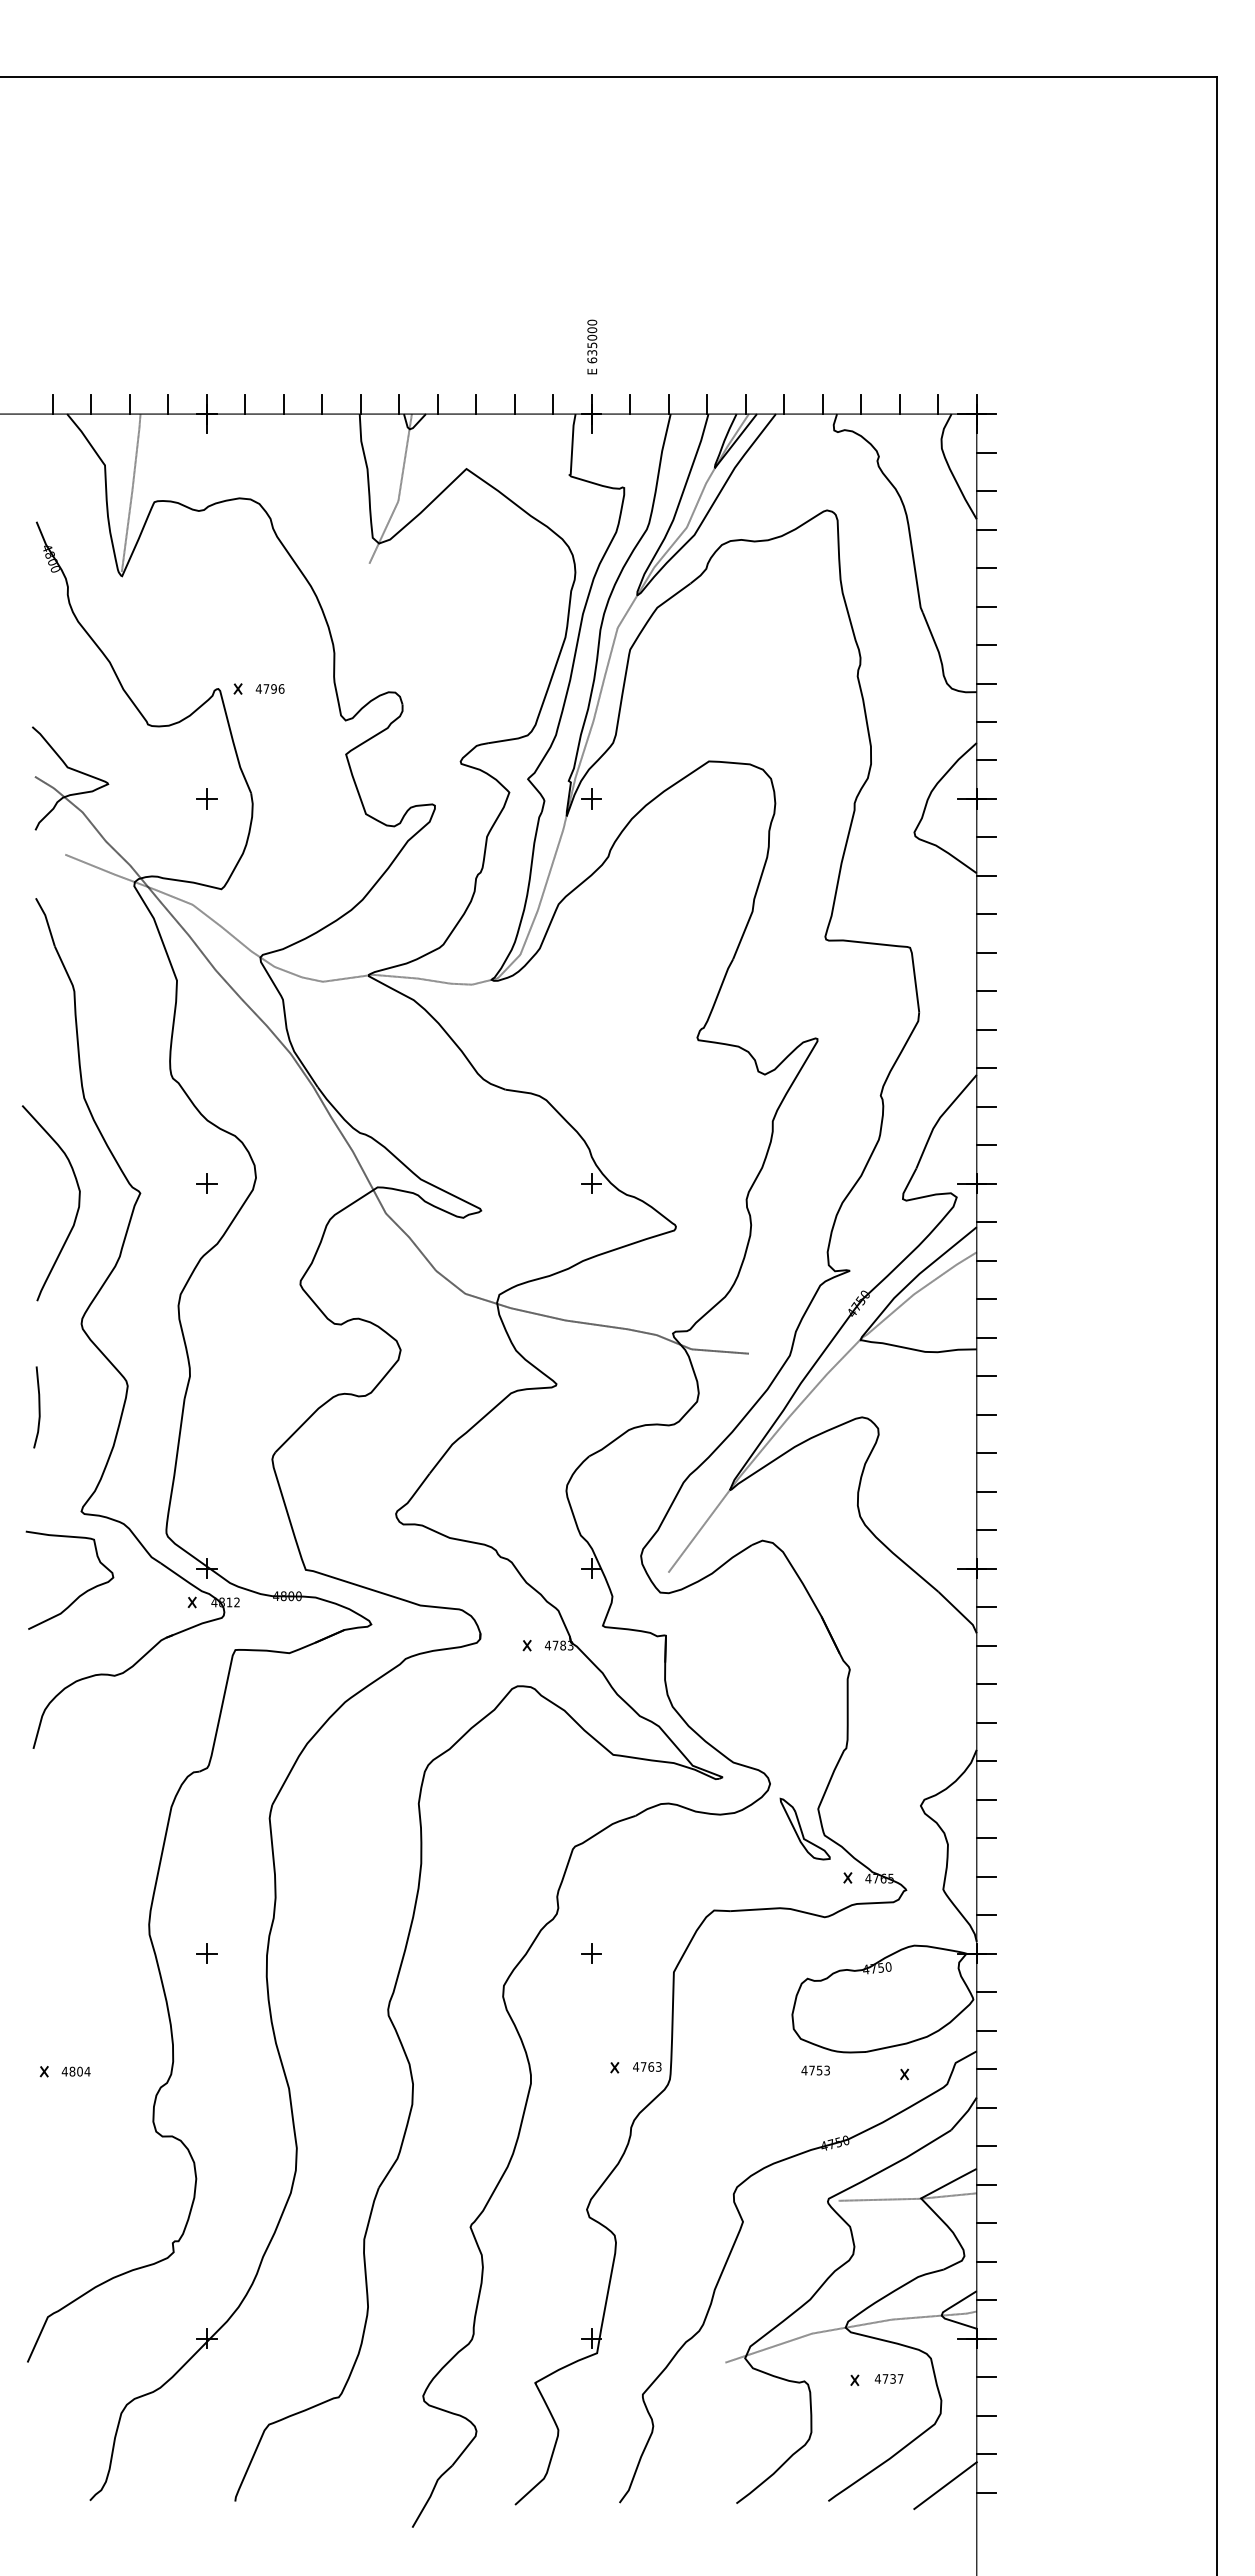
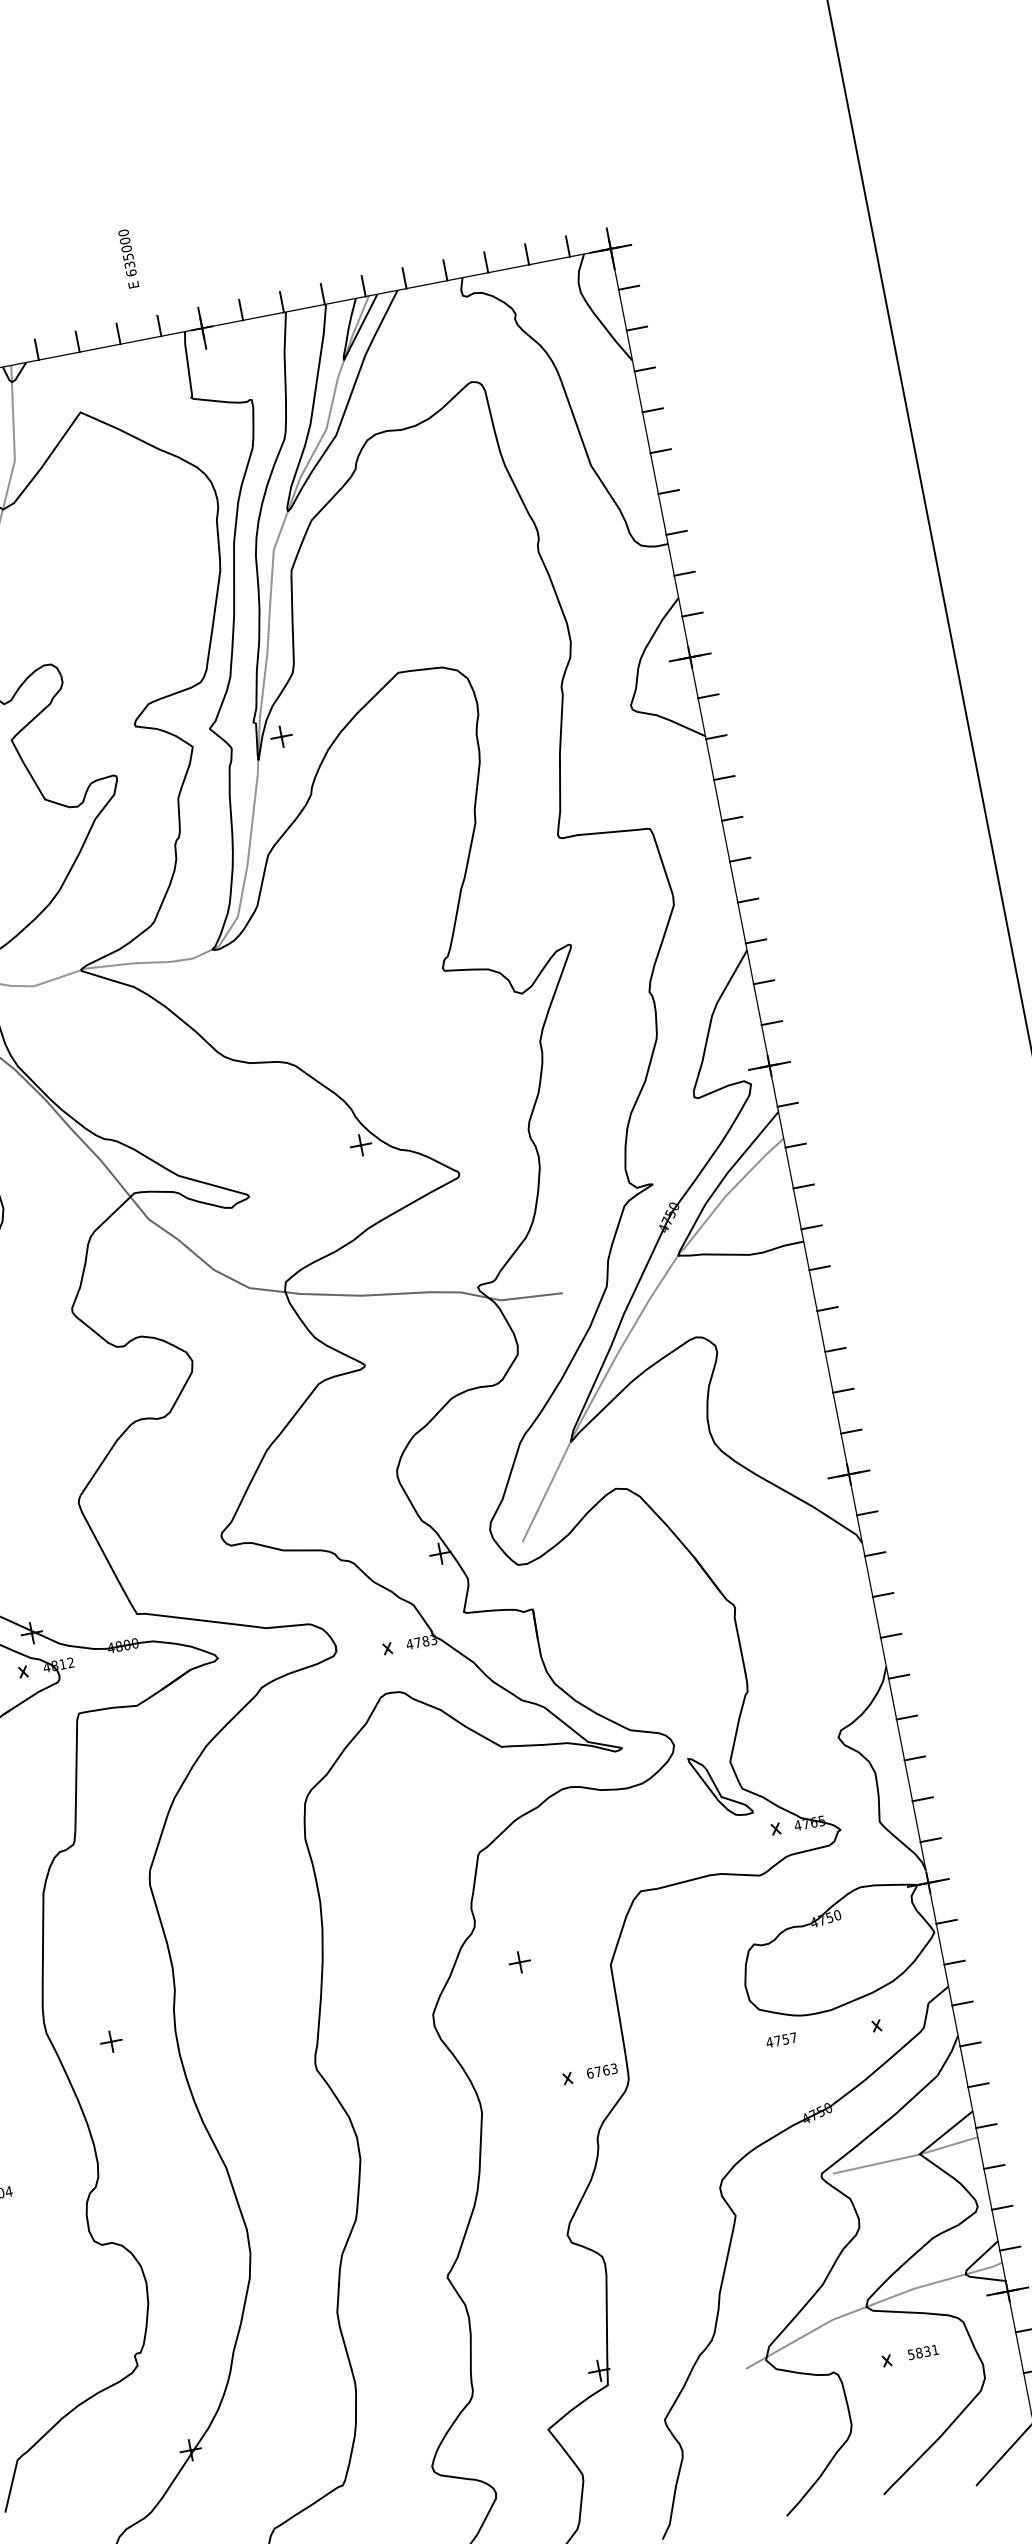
text: (592, 346) -> (128, 258), moved
text: (635, 2066) -> (589, 2073), 4763 -> 6763
text: (826, 2070) -> (793, 2037), 4753 -> 4757
text: (888, 2378) -> (922, 2352), 4737 -> 5831

